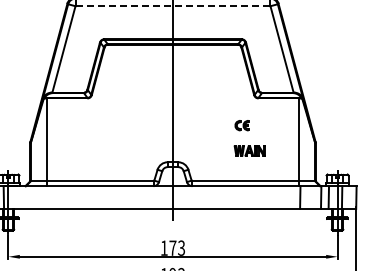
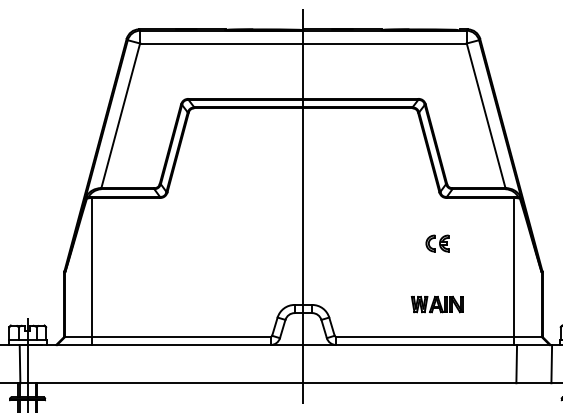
line: (173, 6) -> (304, 43), dashed -> solid
part: (241, 125) -> (436, 243), moved
part: (249, 150) -> (436, 303), moved

